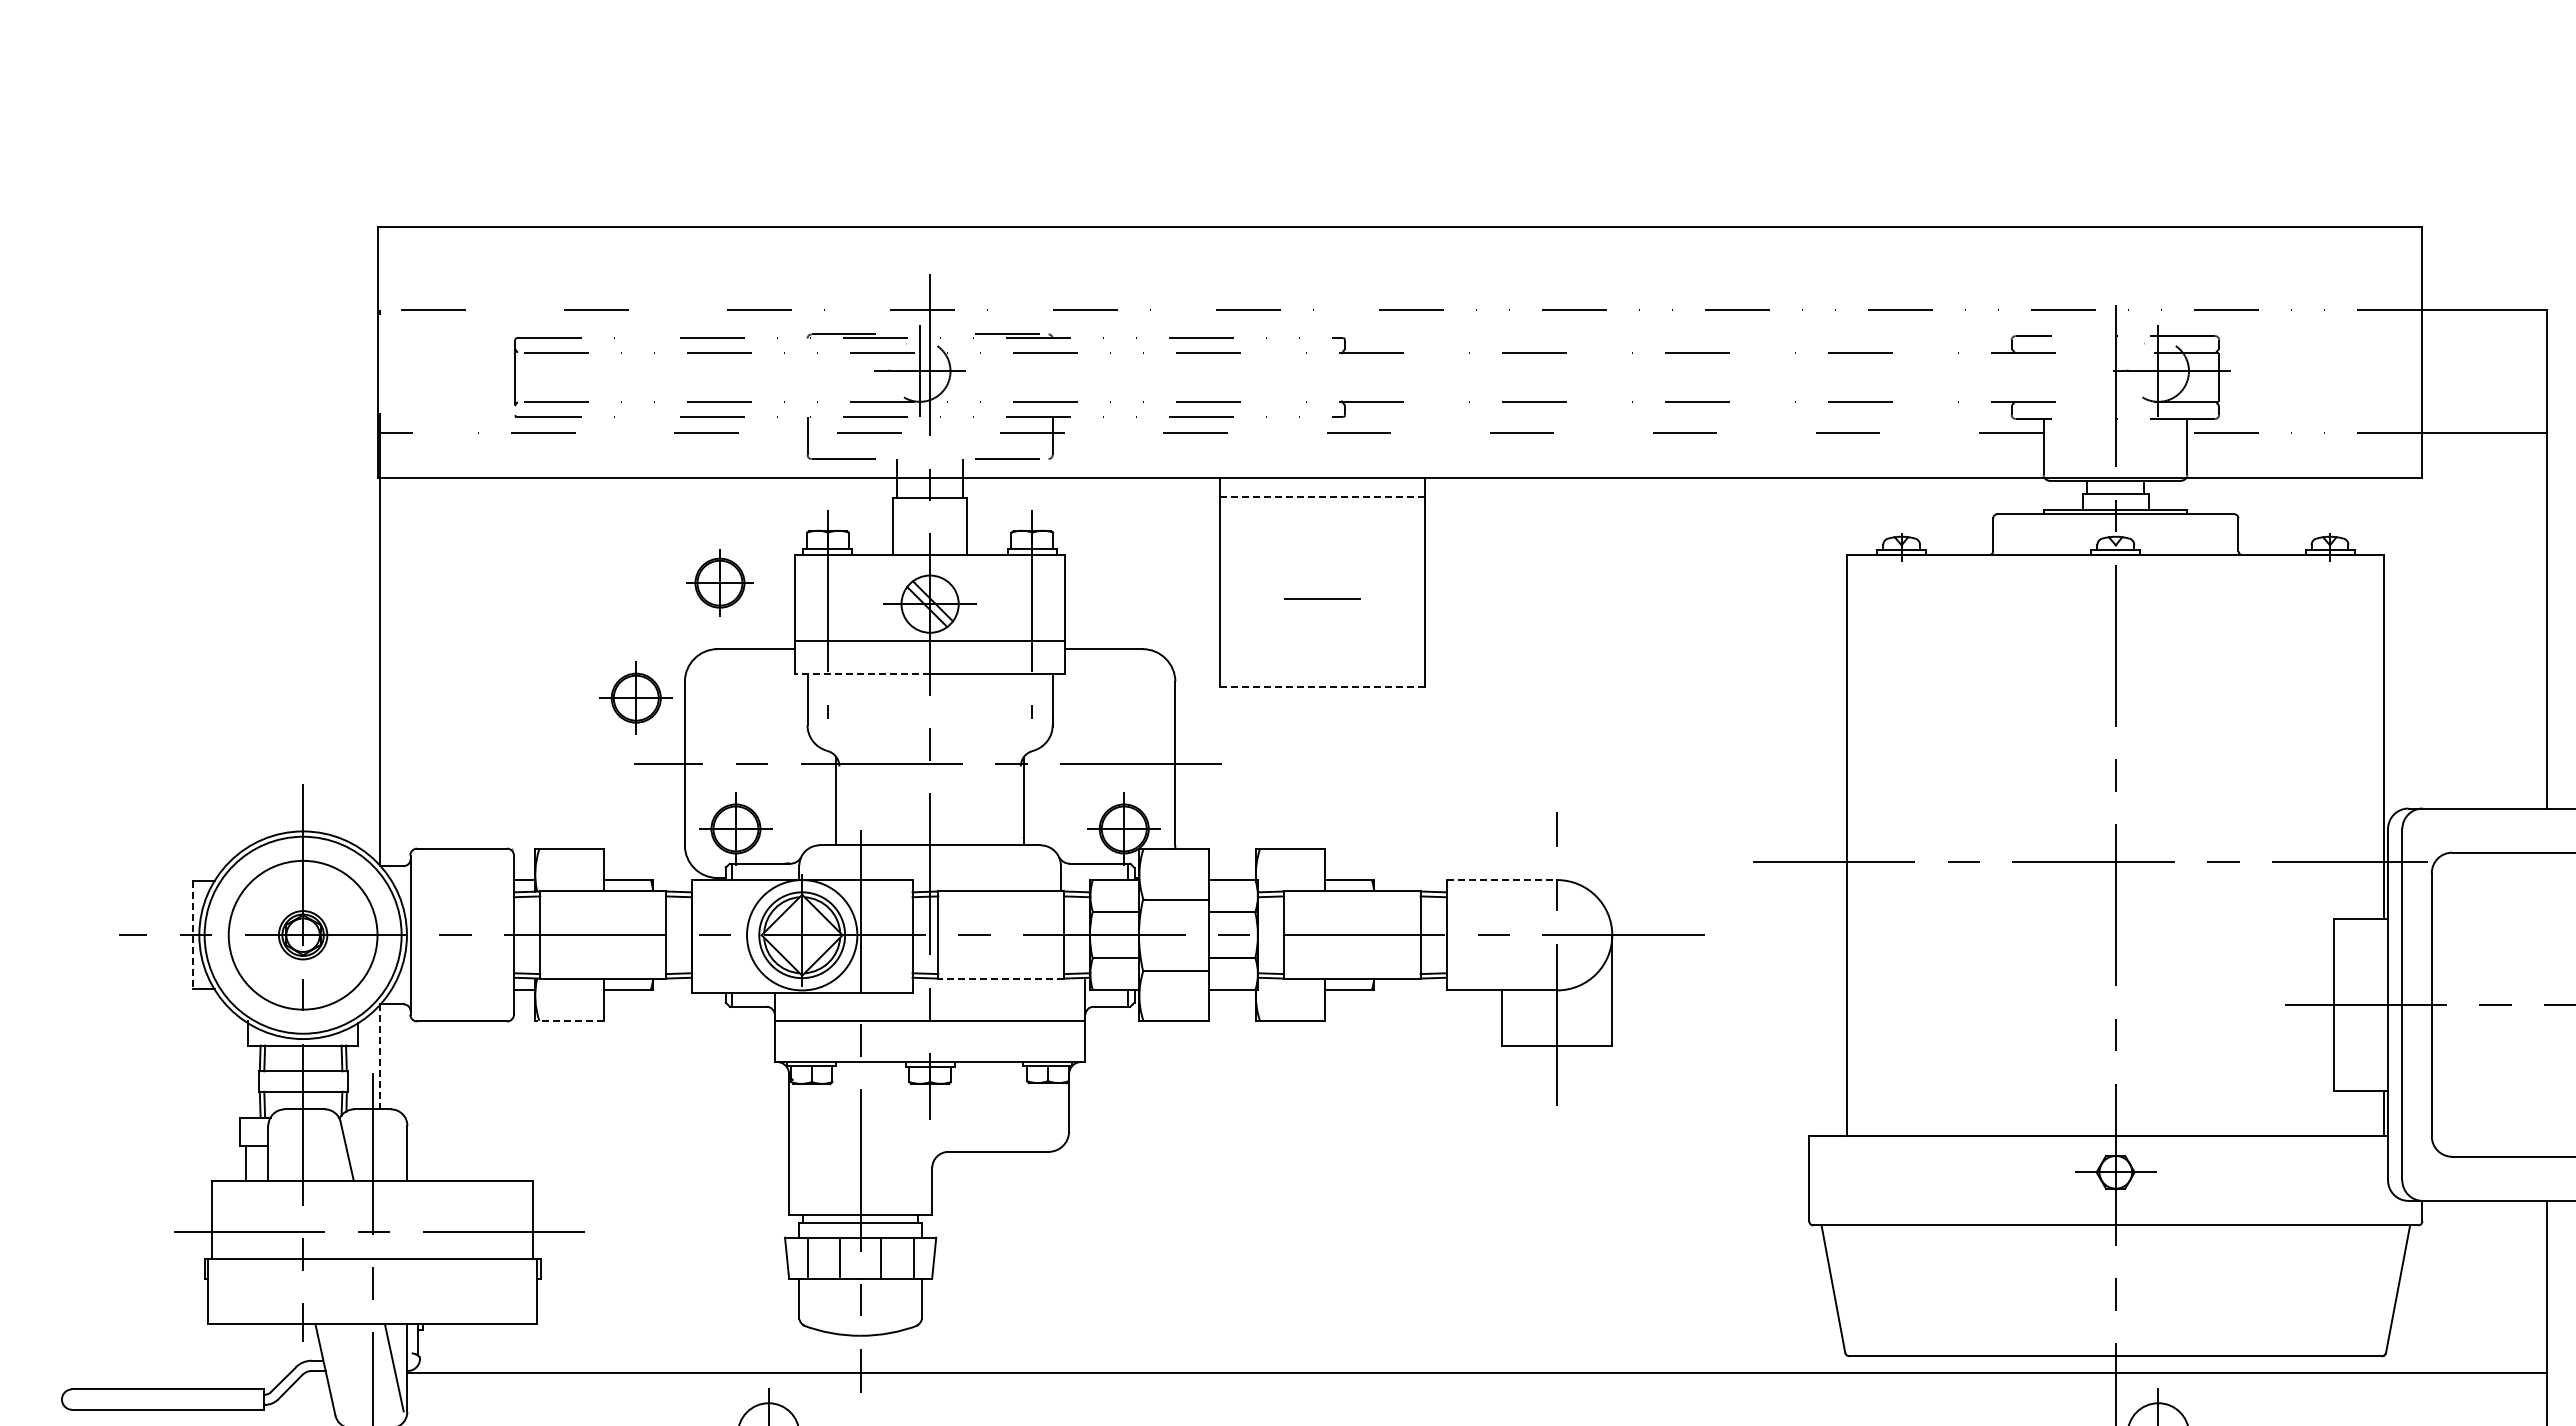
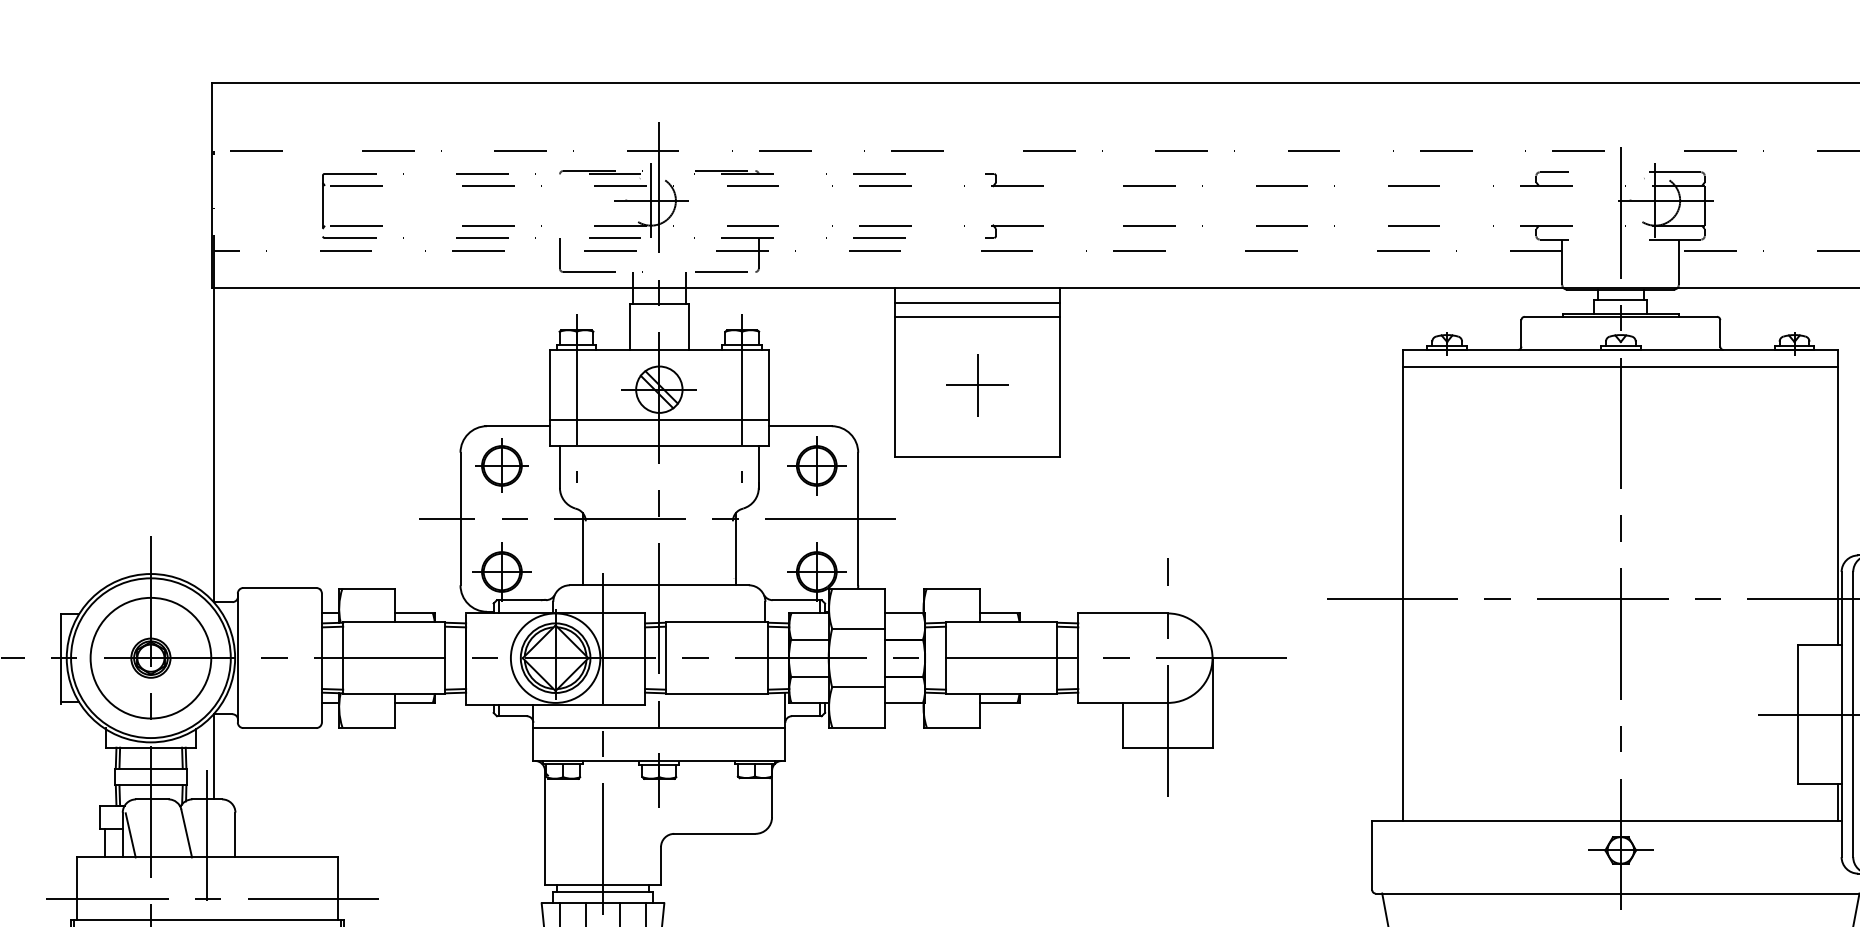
line: (1323, 496) -> (978, 302), dashed -> solid
line: (1322, 515) -> (977, 317), added
line: (2115, 575) -> (1620, 366), added
part: (719, 582) -> (501, 465), moved
line: (1322, 598) -> (977, 385), added
line: (862, 673) -> (604, 445), dashed -> solid
line: (1323, 686) -> (978, 456), dashed -> solid
part: (635, 697) -> (816, 465), moved
line: (1502, 880) -> (1123, 613), dashed -> solid
line: (192, 936) -> (61, 659), dashed -> solid
line: (1001, 979) -> (717, 694), dashed -> solid
line: (569, 1021) -> (366, 728), dashed -> solid
line: (380, 1056) -> (213, 756), dashed -> solid
line: (278, 1153) -> (130, 835), added

